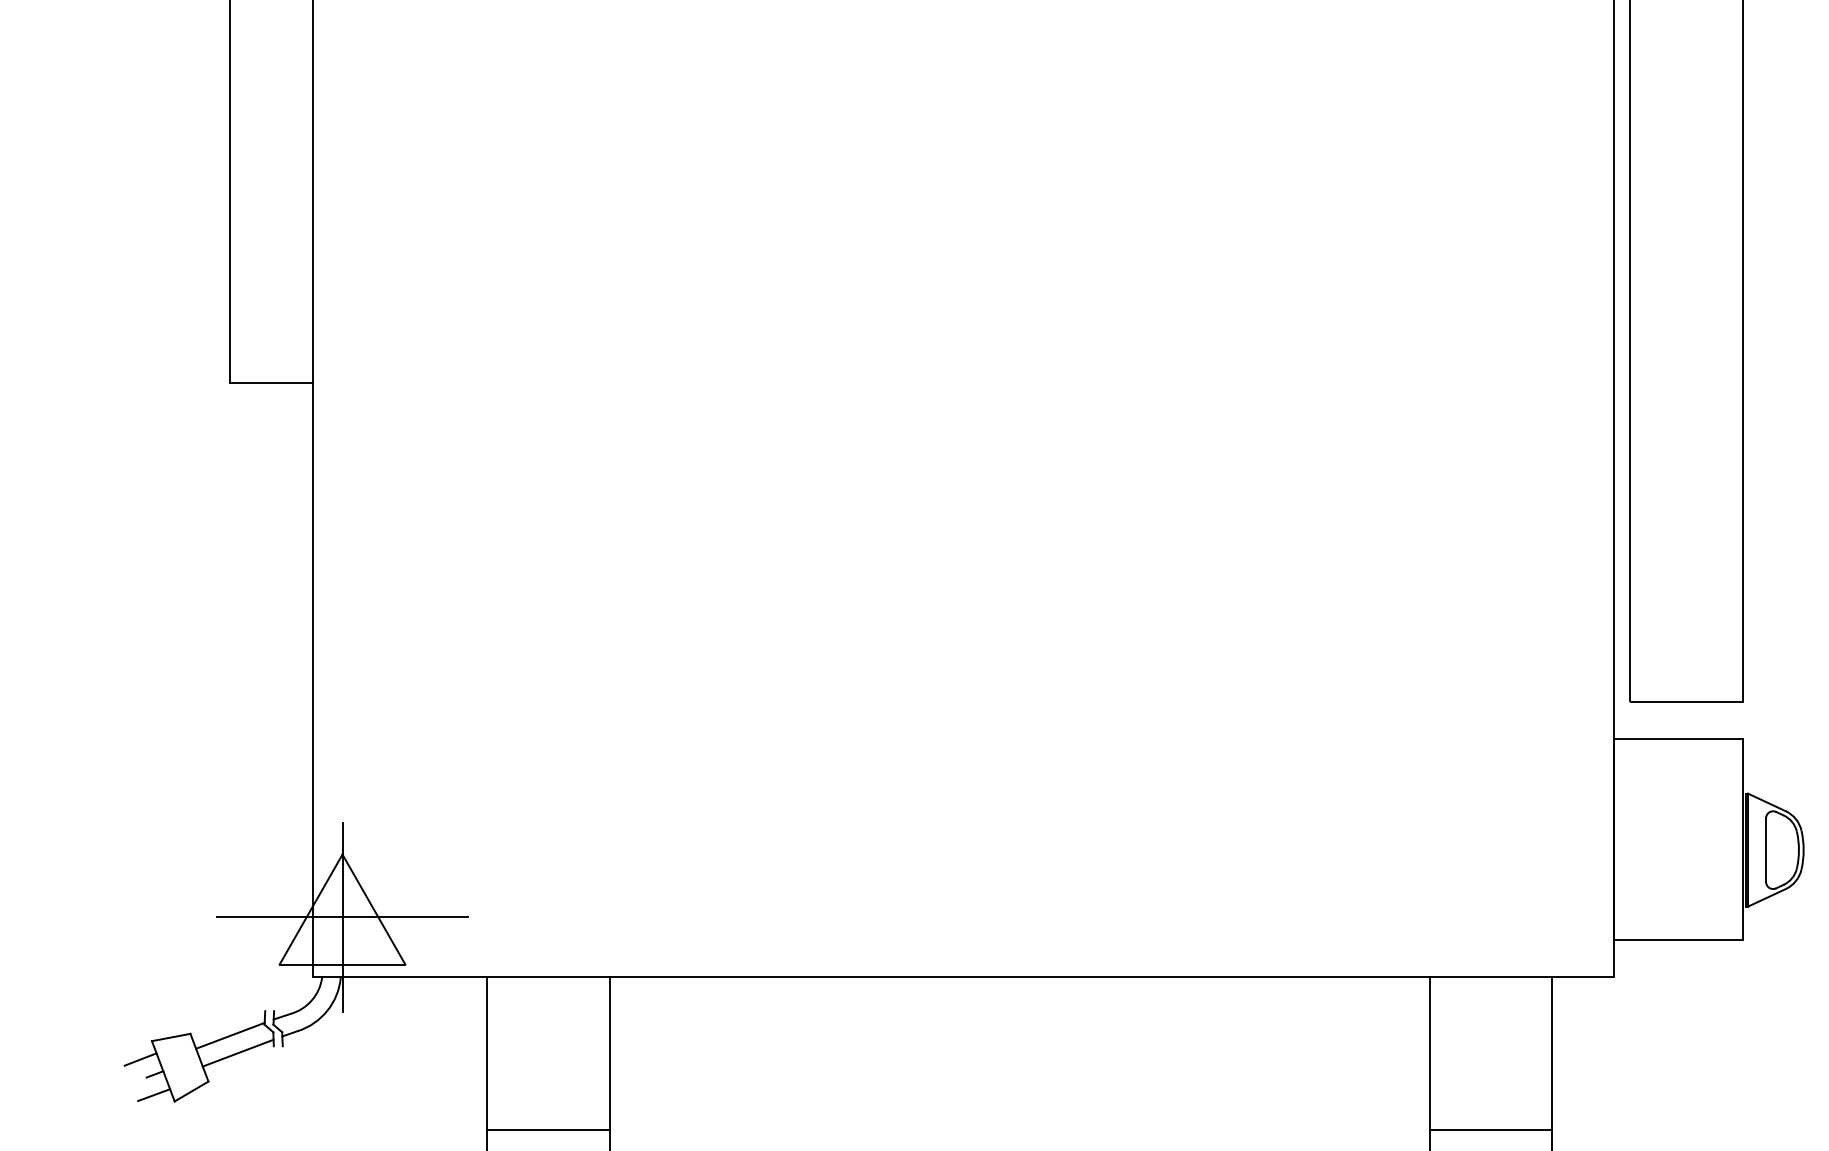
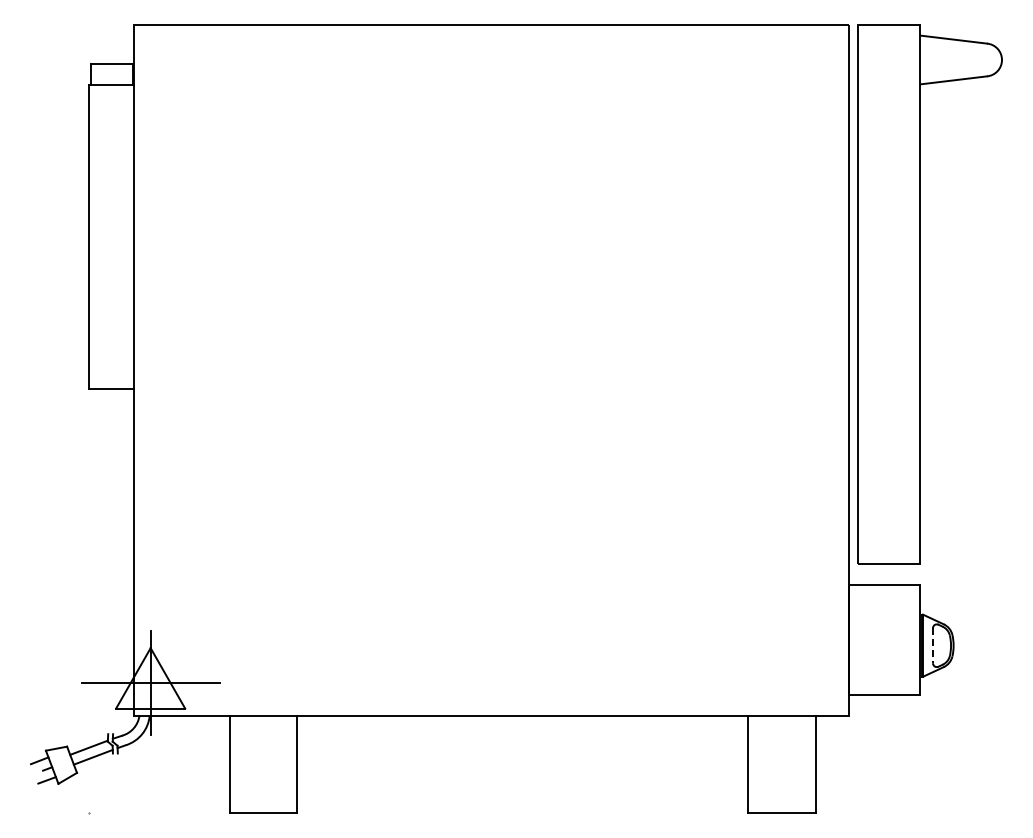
line: (1765, 851) -> (932, 646), solid -> dashed
line: (547, 1129) -> (263, 799), removed
line: (1490, 1129) -> (781, 799), removed

